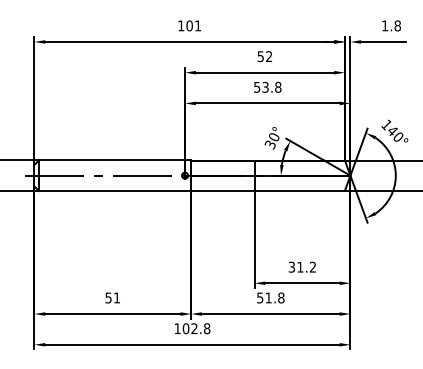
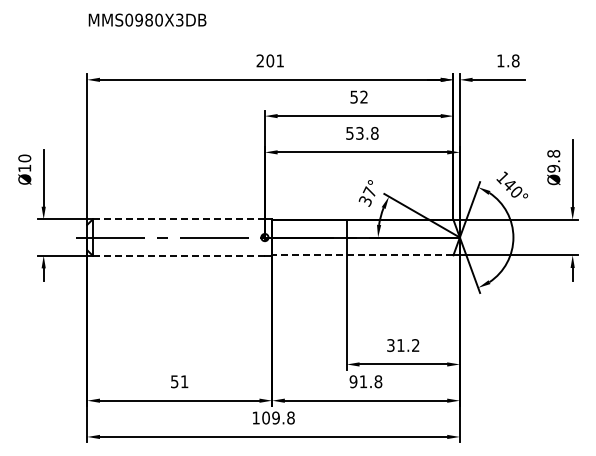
text: (180, 25) -> (259, 60), 101 -> 201
text: (273, 136) -> (369, 191), 30° -> 37°
line: (111, 160) -> (178, 219), solid -> dashed
line: (112, 190) -> (179, 255), solid -> dashed
line: (267, 190) -> (362, 255), solid -> dashed
text: (260, 297) -> (353, 381), 51.8 -> 91.8
text: (194, 328) -> (275, 417), 102.8 -> 109.8

